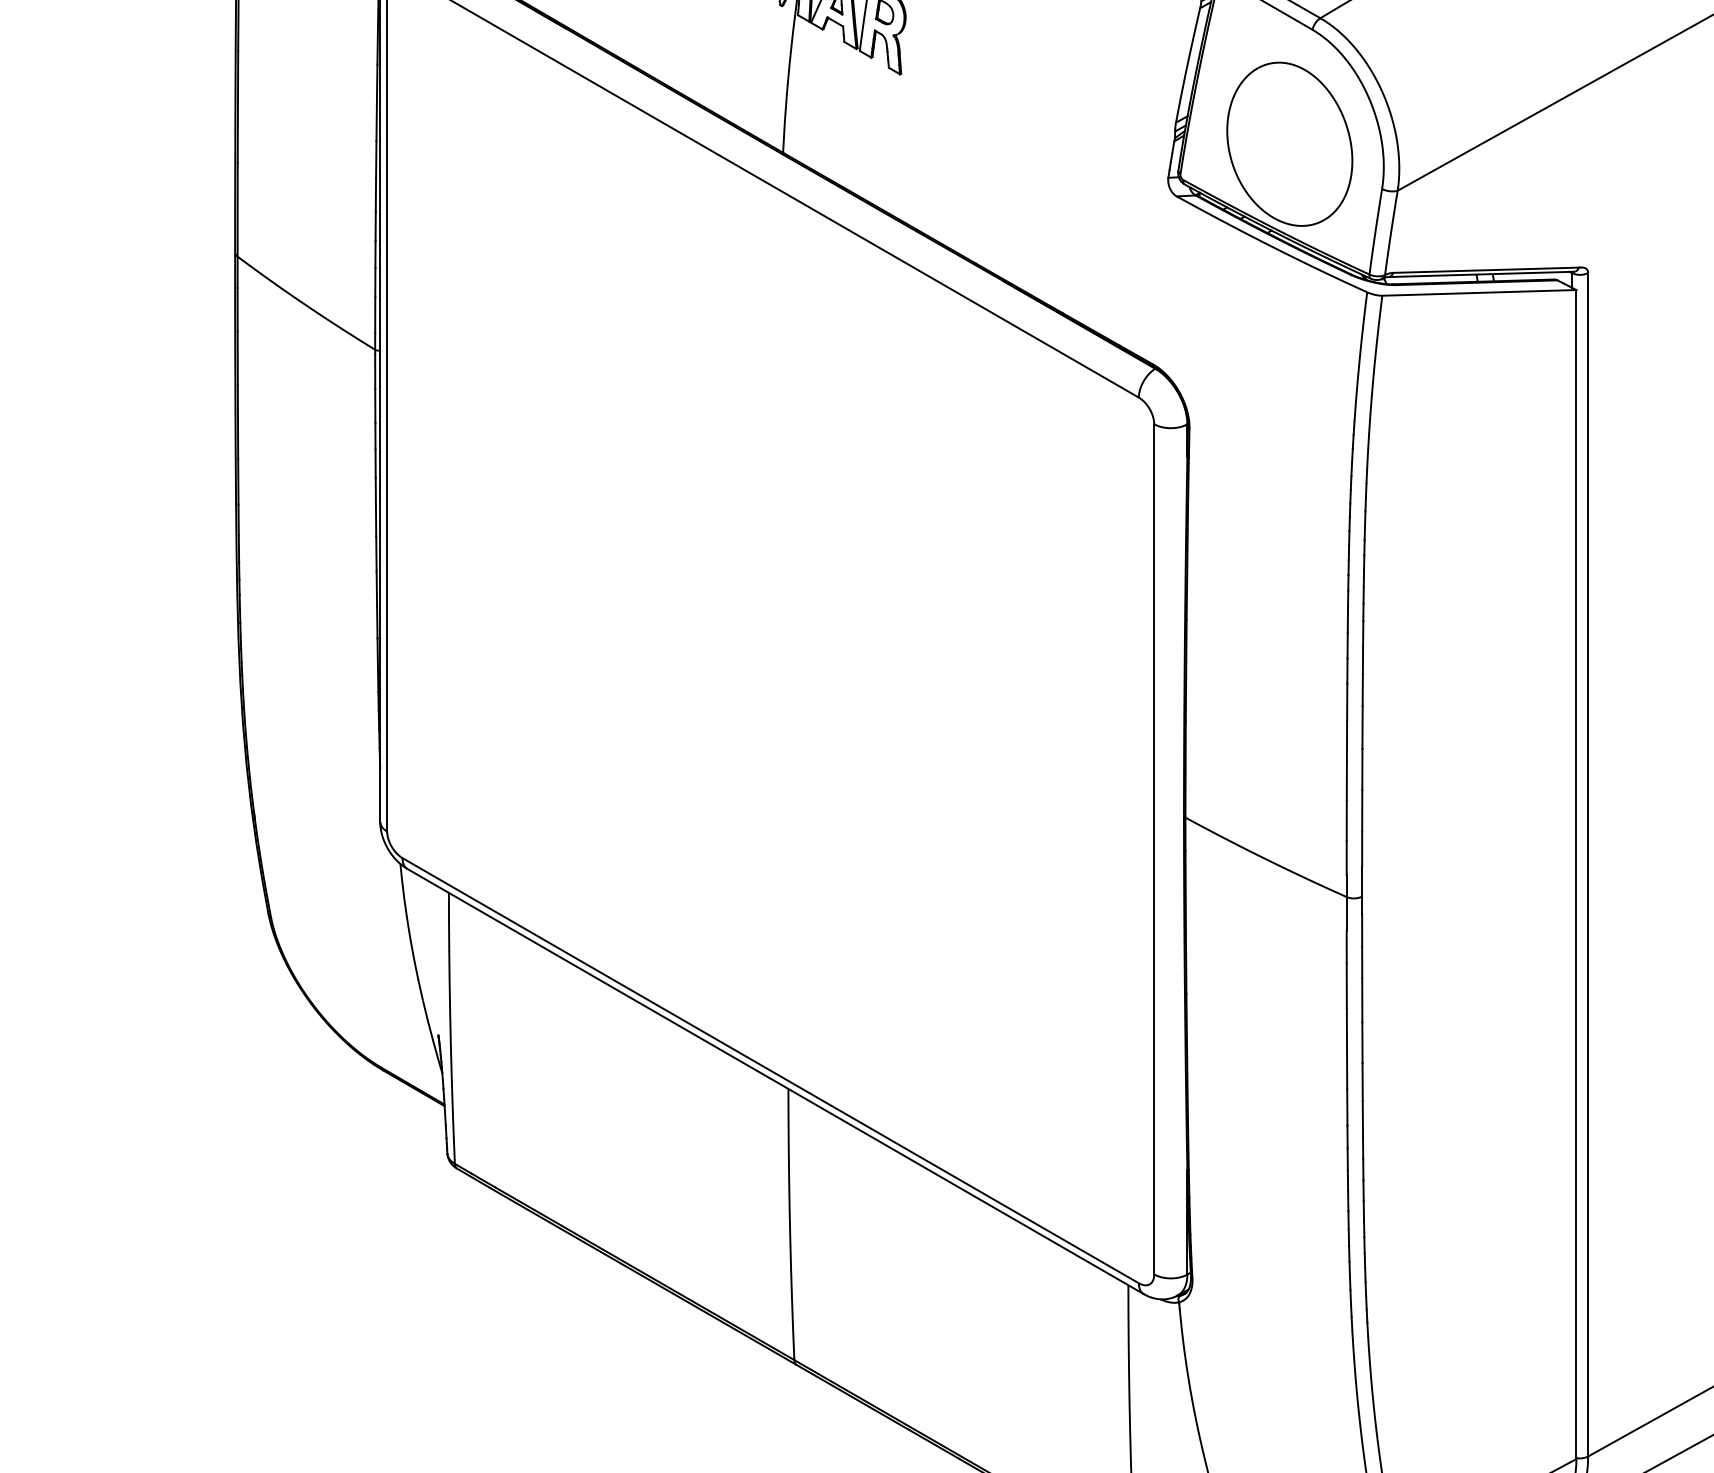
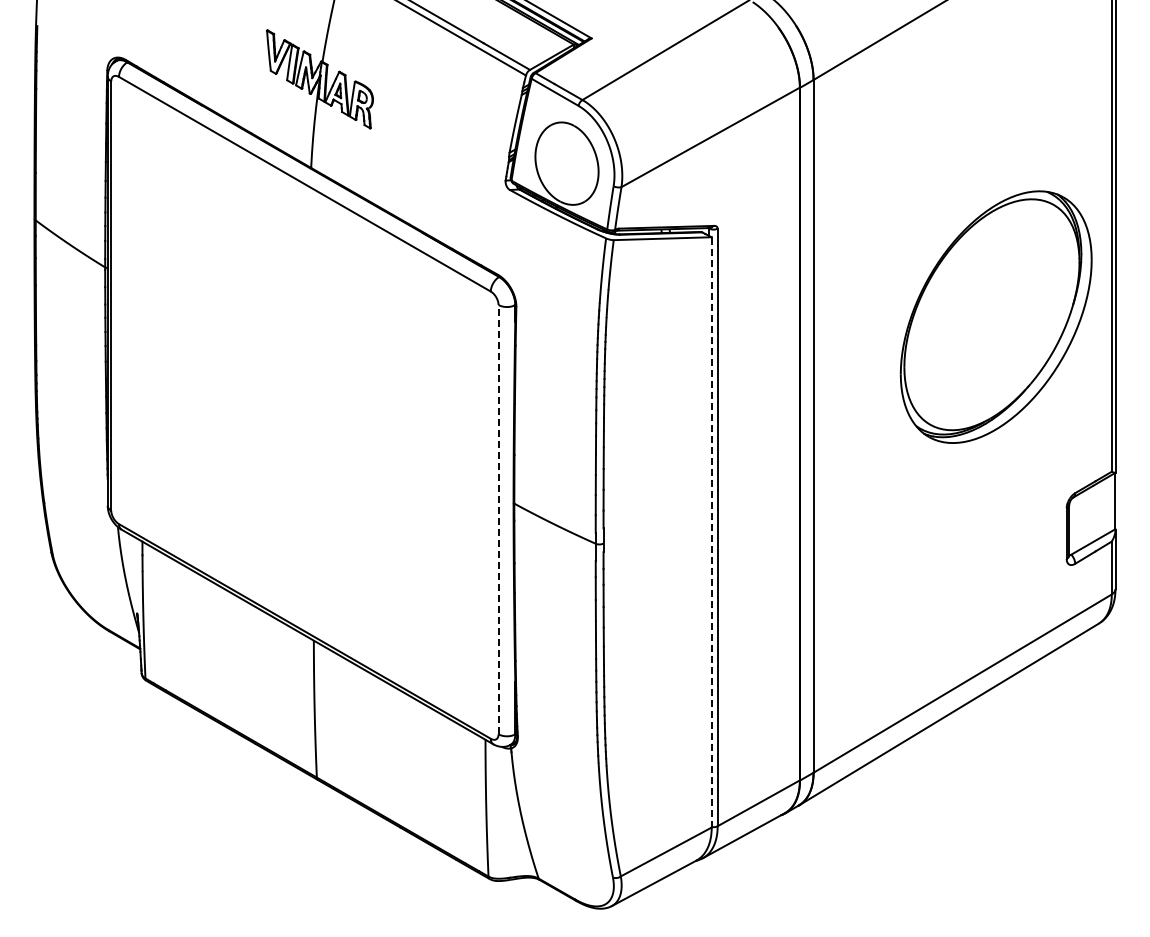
line: (1154, 848) -> (498, 519), solid -> dashed
line: (1575, 872) -> (711, 531), solid -> dashed

